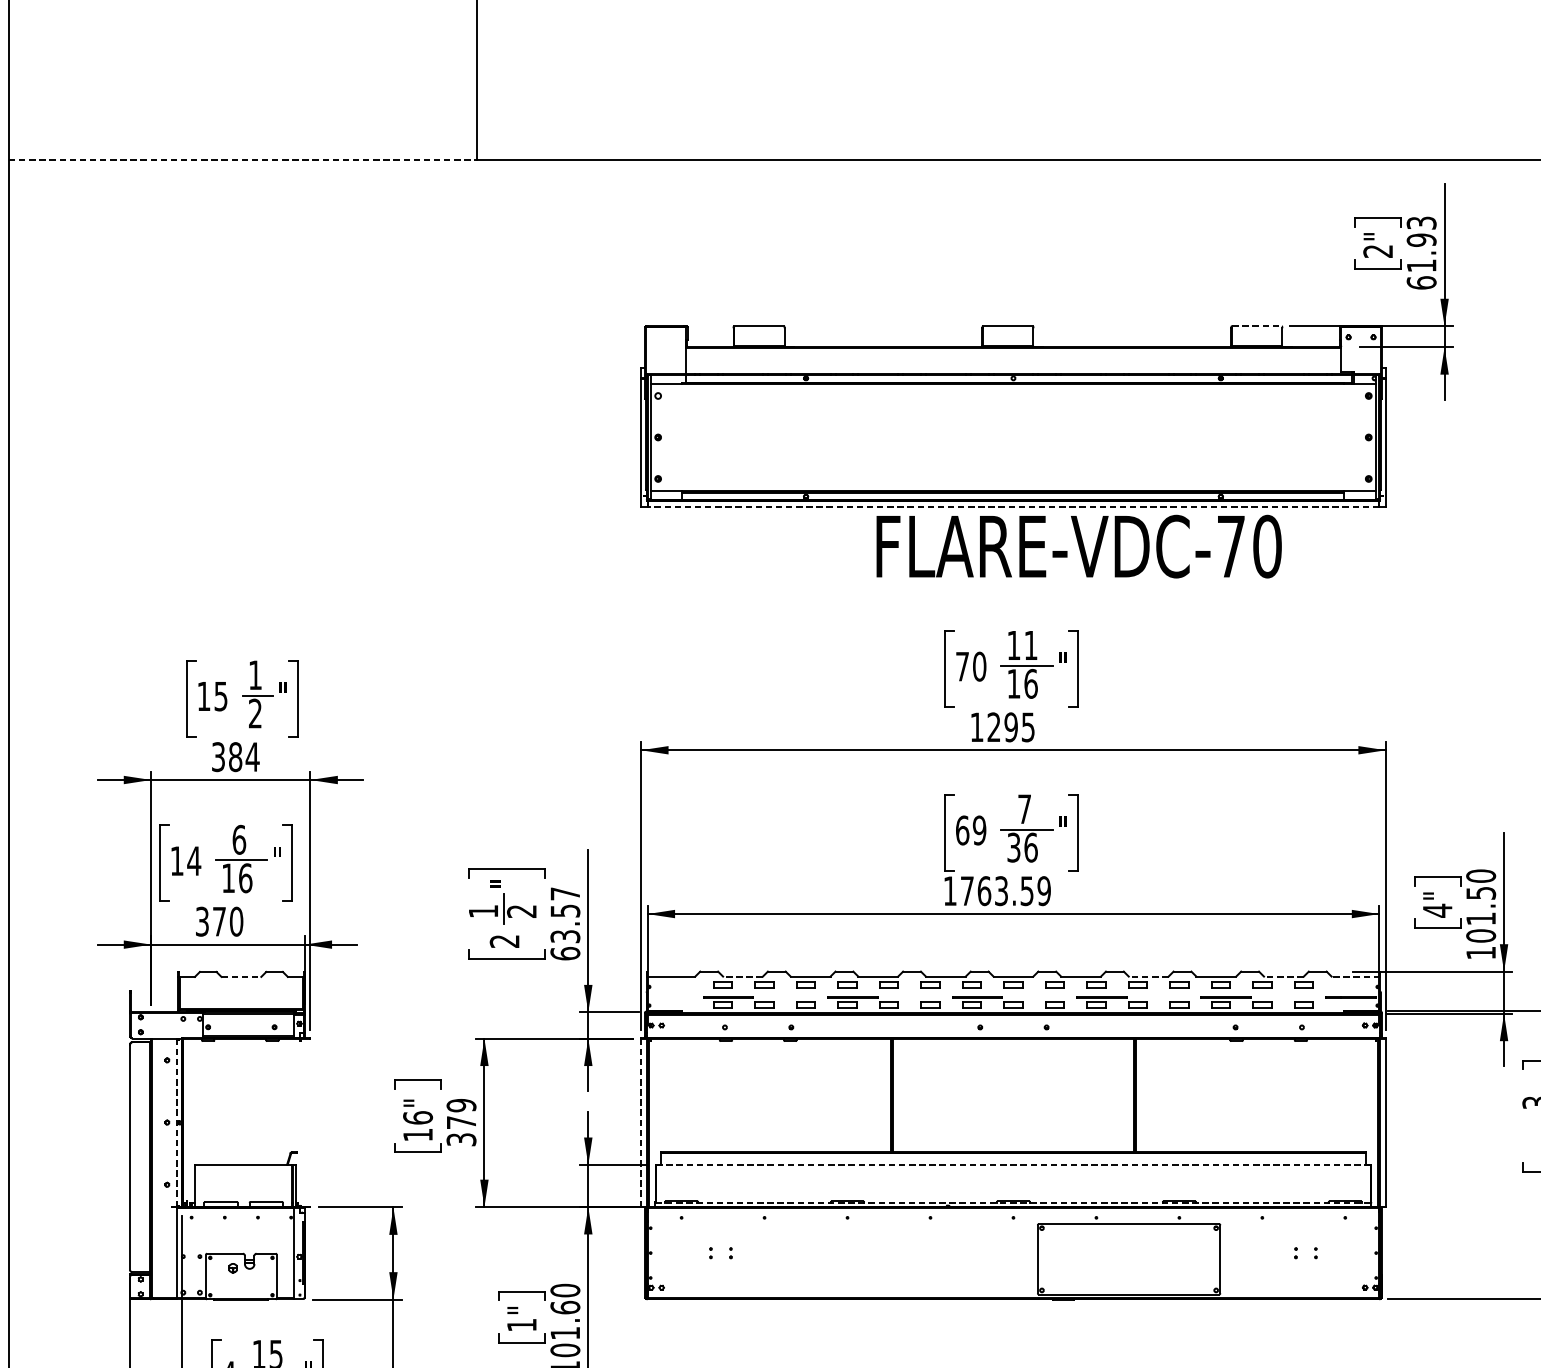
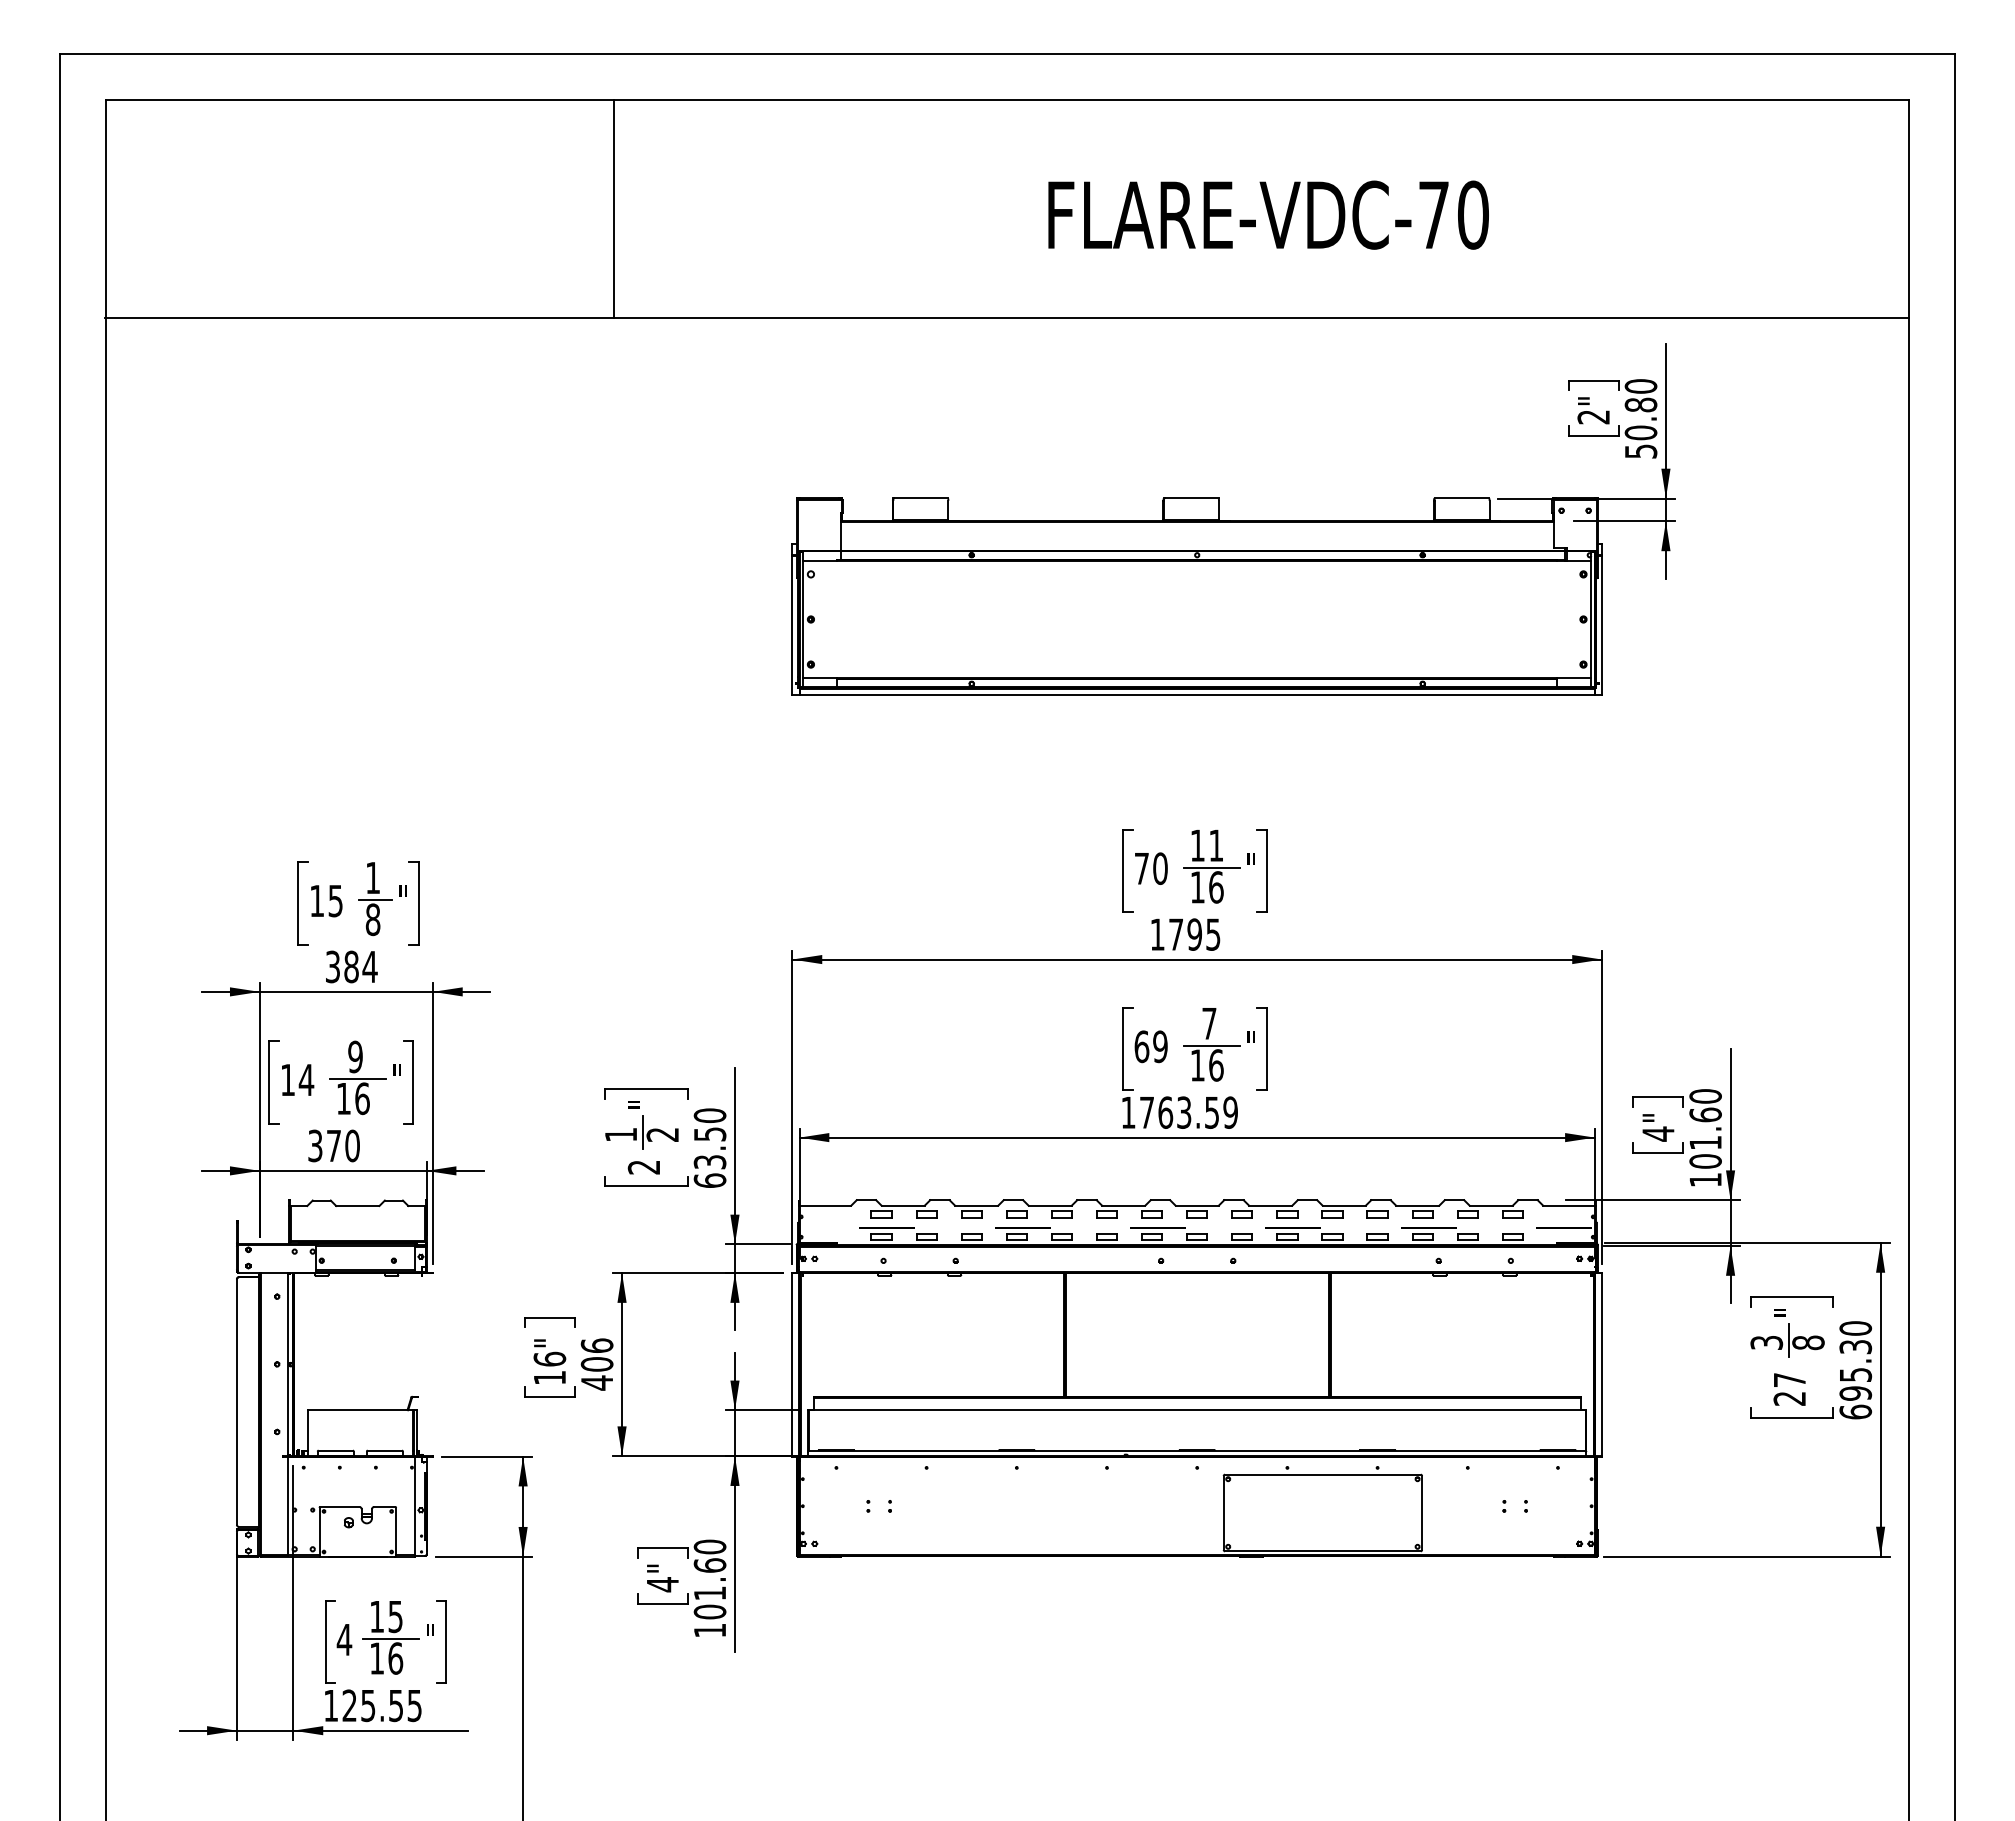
line: (242, 160) -> (359, 318), dashed -> solid
text: (1421, 252) -> (1640, 418), 61.93 -> 50.80
line: (1257, 326) -> (1462, 498), dashed -> solid
line: (1013, 506) -> (1197, 694), dashed -> solid
text: (1079, 546) -> (1268, 214), moved
text: (254, 713) -> (372, 919), 2 -> 8
text: (993, 727) -> (1175, 934), 1295 -> 1795
text: (239, 839) -> (355, 1056), 6 -> 9
text: (1013, 847) -> (1197, 1065), 36 -> 16
text: (1480, 892) -> (1705, 1114), 101.50 -> 101.60
text: (564, 893) -> (709, 1115), 63.57 -> 63.50
line: (241, 976) -> (357, 1205), dashed -> solid
line: (743, 976) -> (903, 1205), dashed -> solid
line: (1148, 976) -> (1344, 1205), dashed -> solid
line: (1284, 976) -> (1491, 1205), dashed -> solid
line: (1355, 976) -> (1569, 1205), dashed -> solid
line: (177, 1122) -> (288, 1364), dashed -> solid
text: (460, 1122) -> (596, 1364), 379 -> 406
line: (641, 1122) -> (792, 1364), dashed -> solid
line: (1013, 1165) -> (1197, 1410), dashed -> solid
line: (1012, 1202) -> (1196, 1451), dashed -> solid
text: (521, 1325) -> (662, 1584), 1" -> 4"

